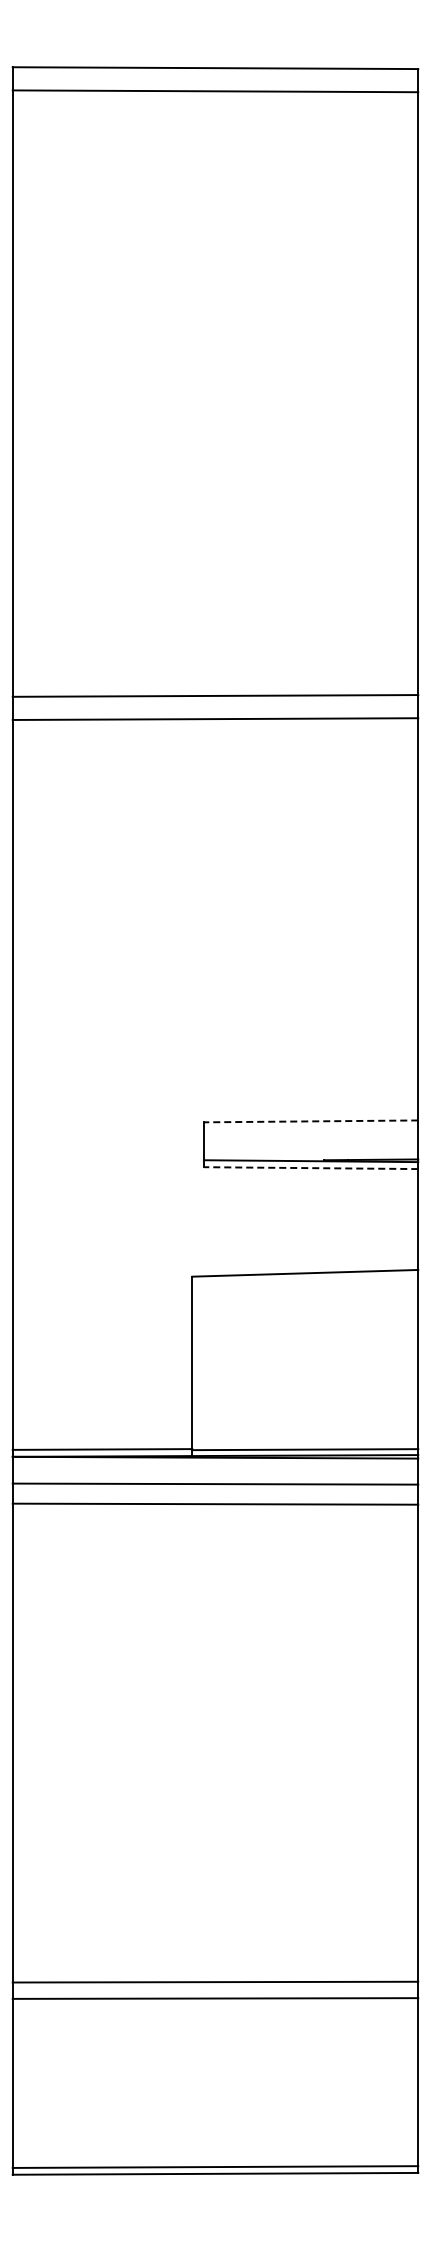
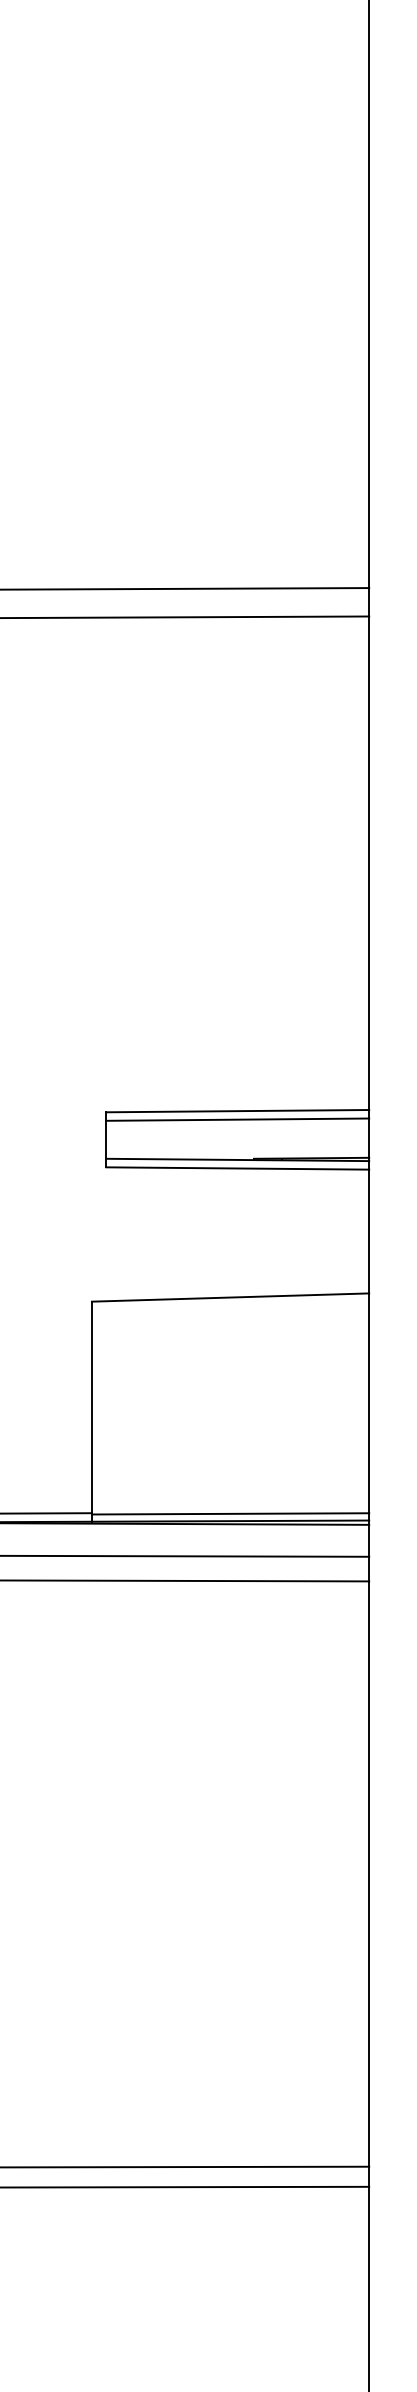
line: (310, 1121) -> (237, 1111), dashed -> solid
line: (310, 1128) -> (237, 1119), added
line: (310, 1168) -> (237, 1168), dashed -> solid

